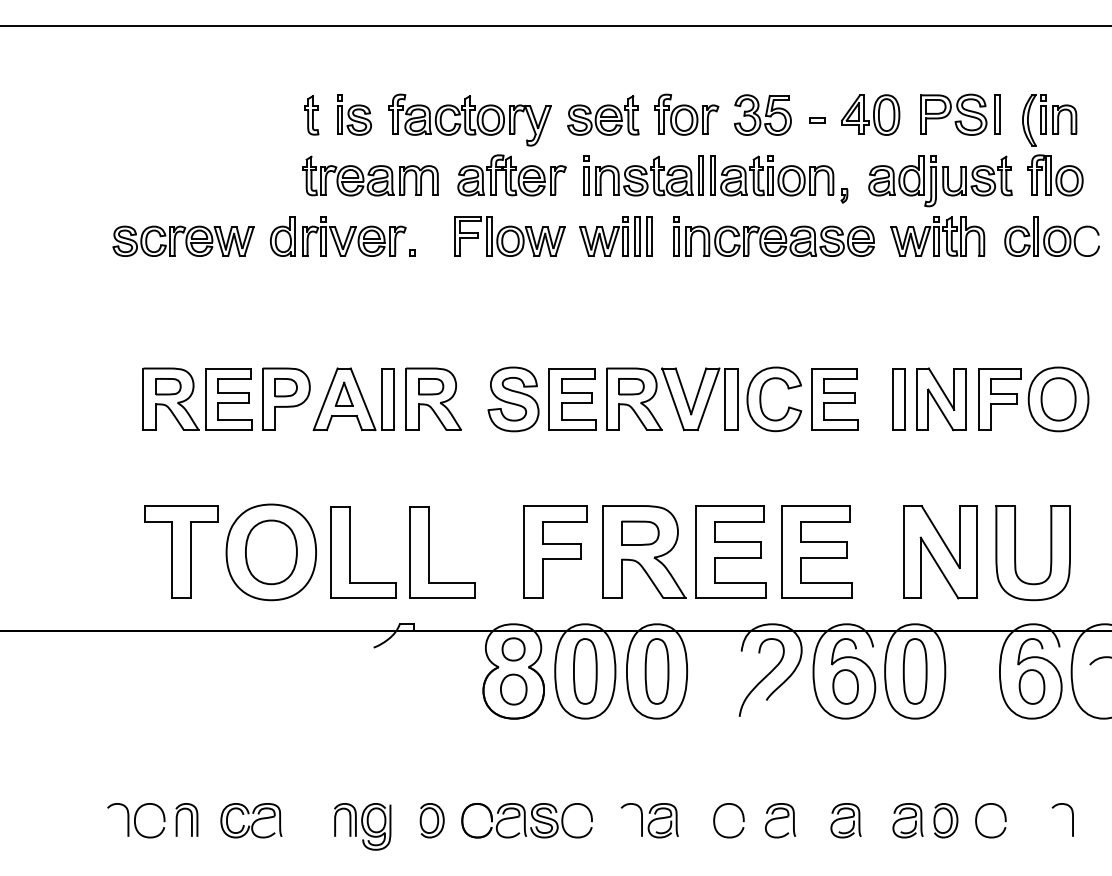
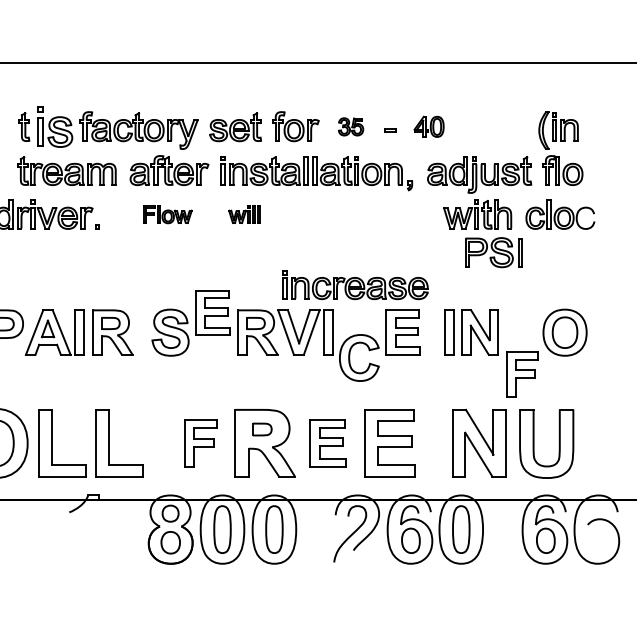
part: (354, 114) -> (55, 126), size x1.4
part: (762, 114) -> (350, 126), size x0.6
part: (870, 114) -> (428, 126), size x0.7
part: (960, 114) -> (494, 252), moved
part: (509, 236) -> (167, 214), size x0.6
part: (615, 236) -> (244, 214), size x0.6
part: (773, 236) -> (355, 284), moved
part: (572, 399) -> (213, 313), moved
part: (761, 399) -> (350, 358), moved
part: (999, 399) -> (522, 374), moved
part: (640, 532) -> (262, 429), size x0.7
part: (555, 551) -> (200, 442), size x0.7
part: (730, 551) -> (327, 442), size x0.7

